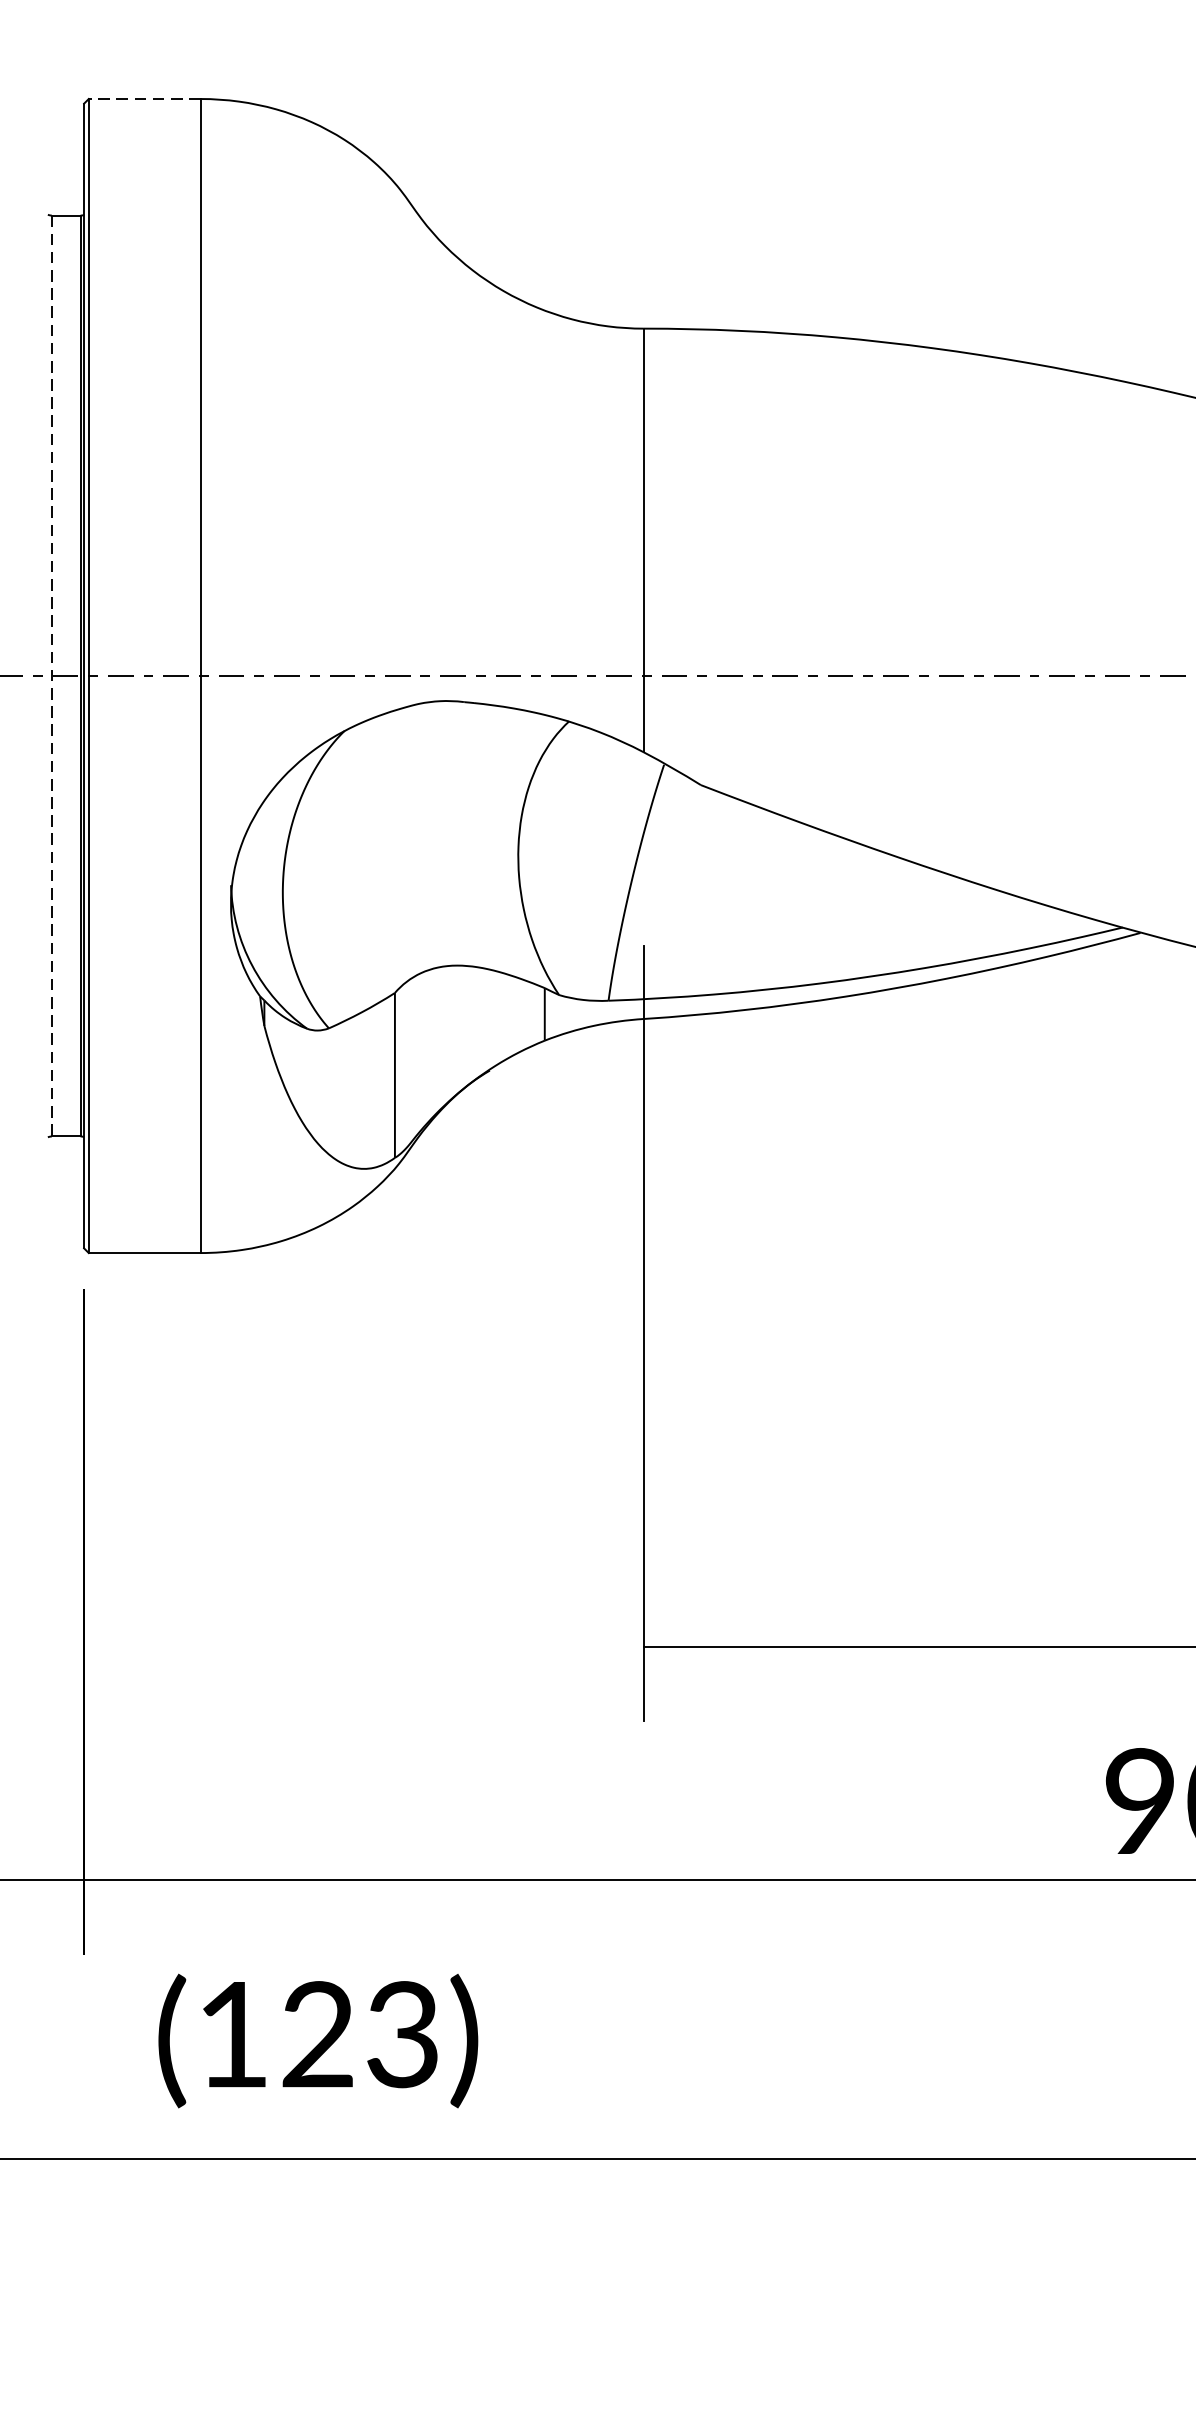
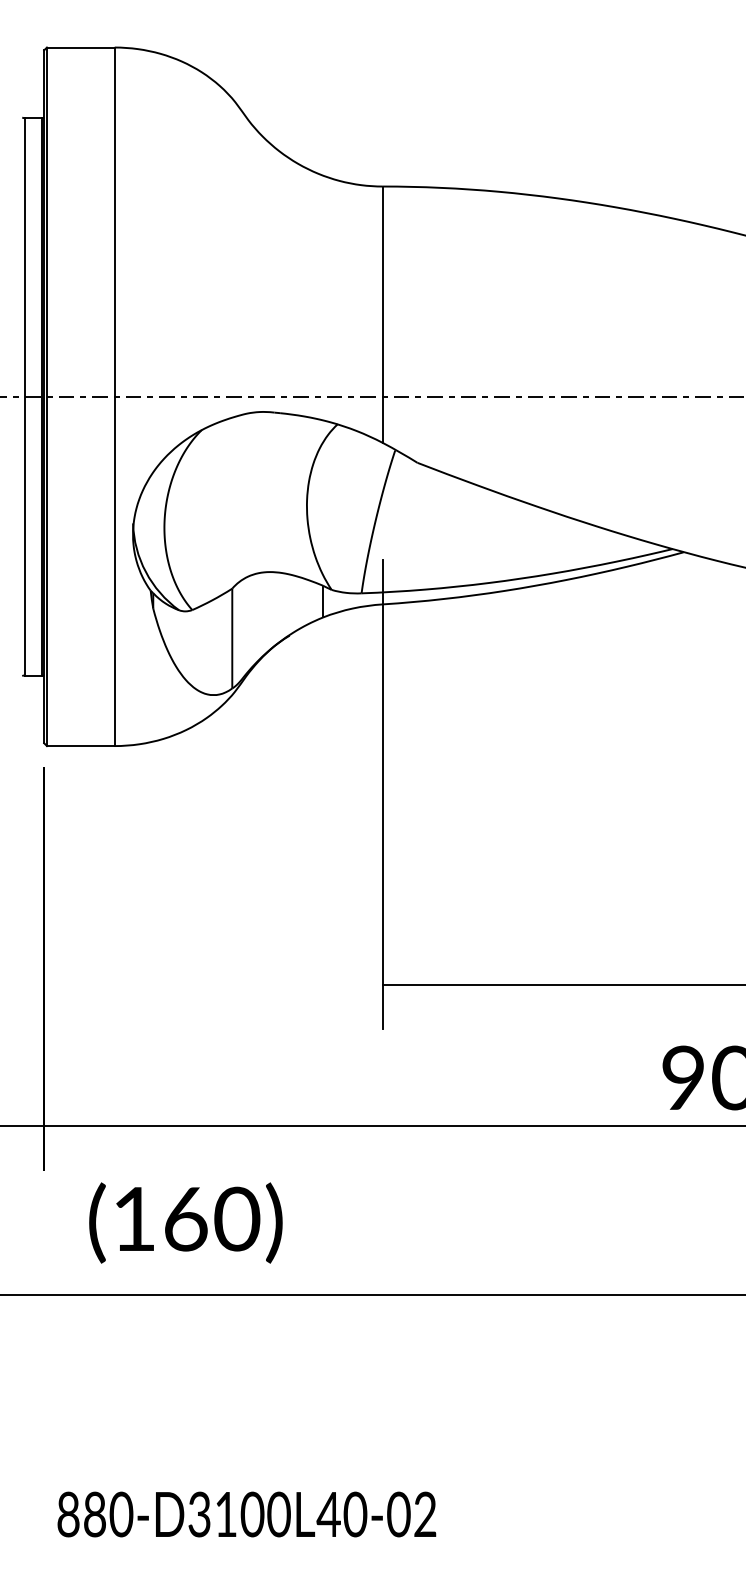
line: (144, 98) -> (80, 47), dashed -> solid
line: (51, 675) -> (24, 396), dashed -> solid
text: (362, 2033) -> (212, 1218), (123) -> (160)

